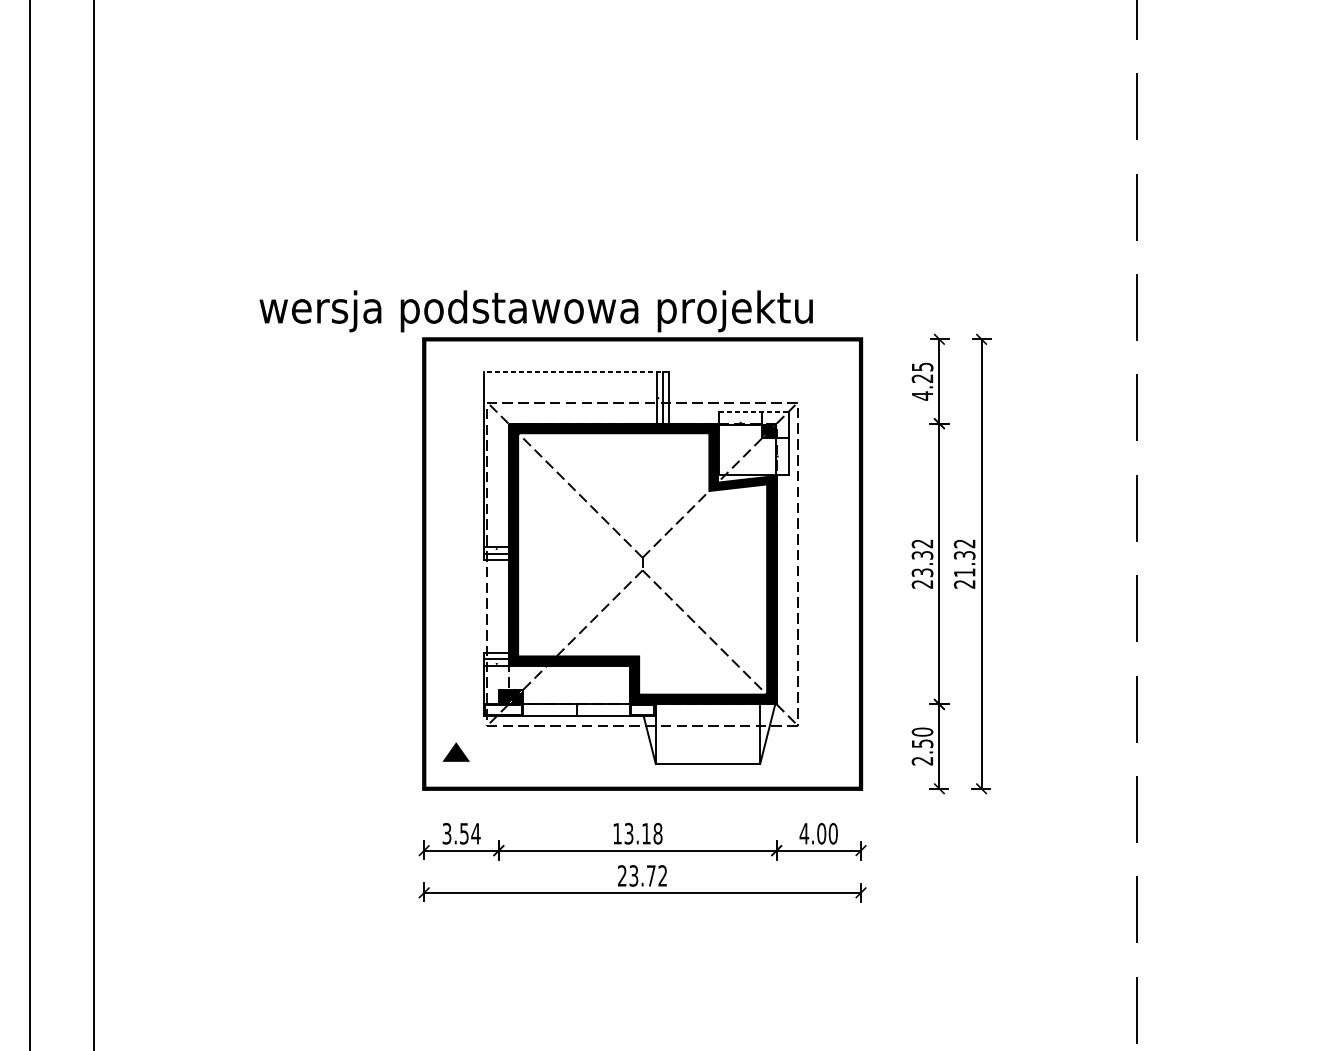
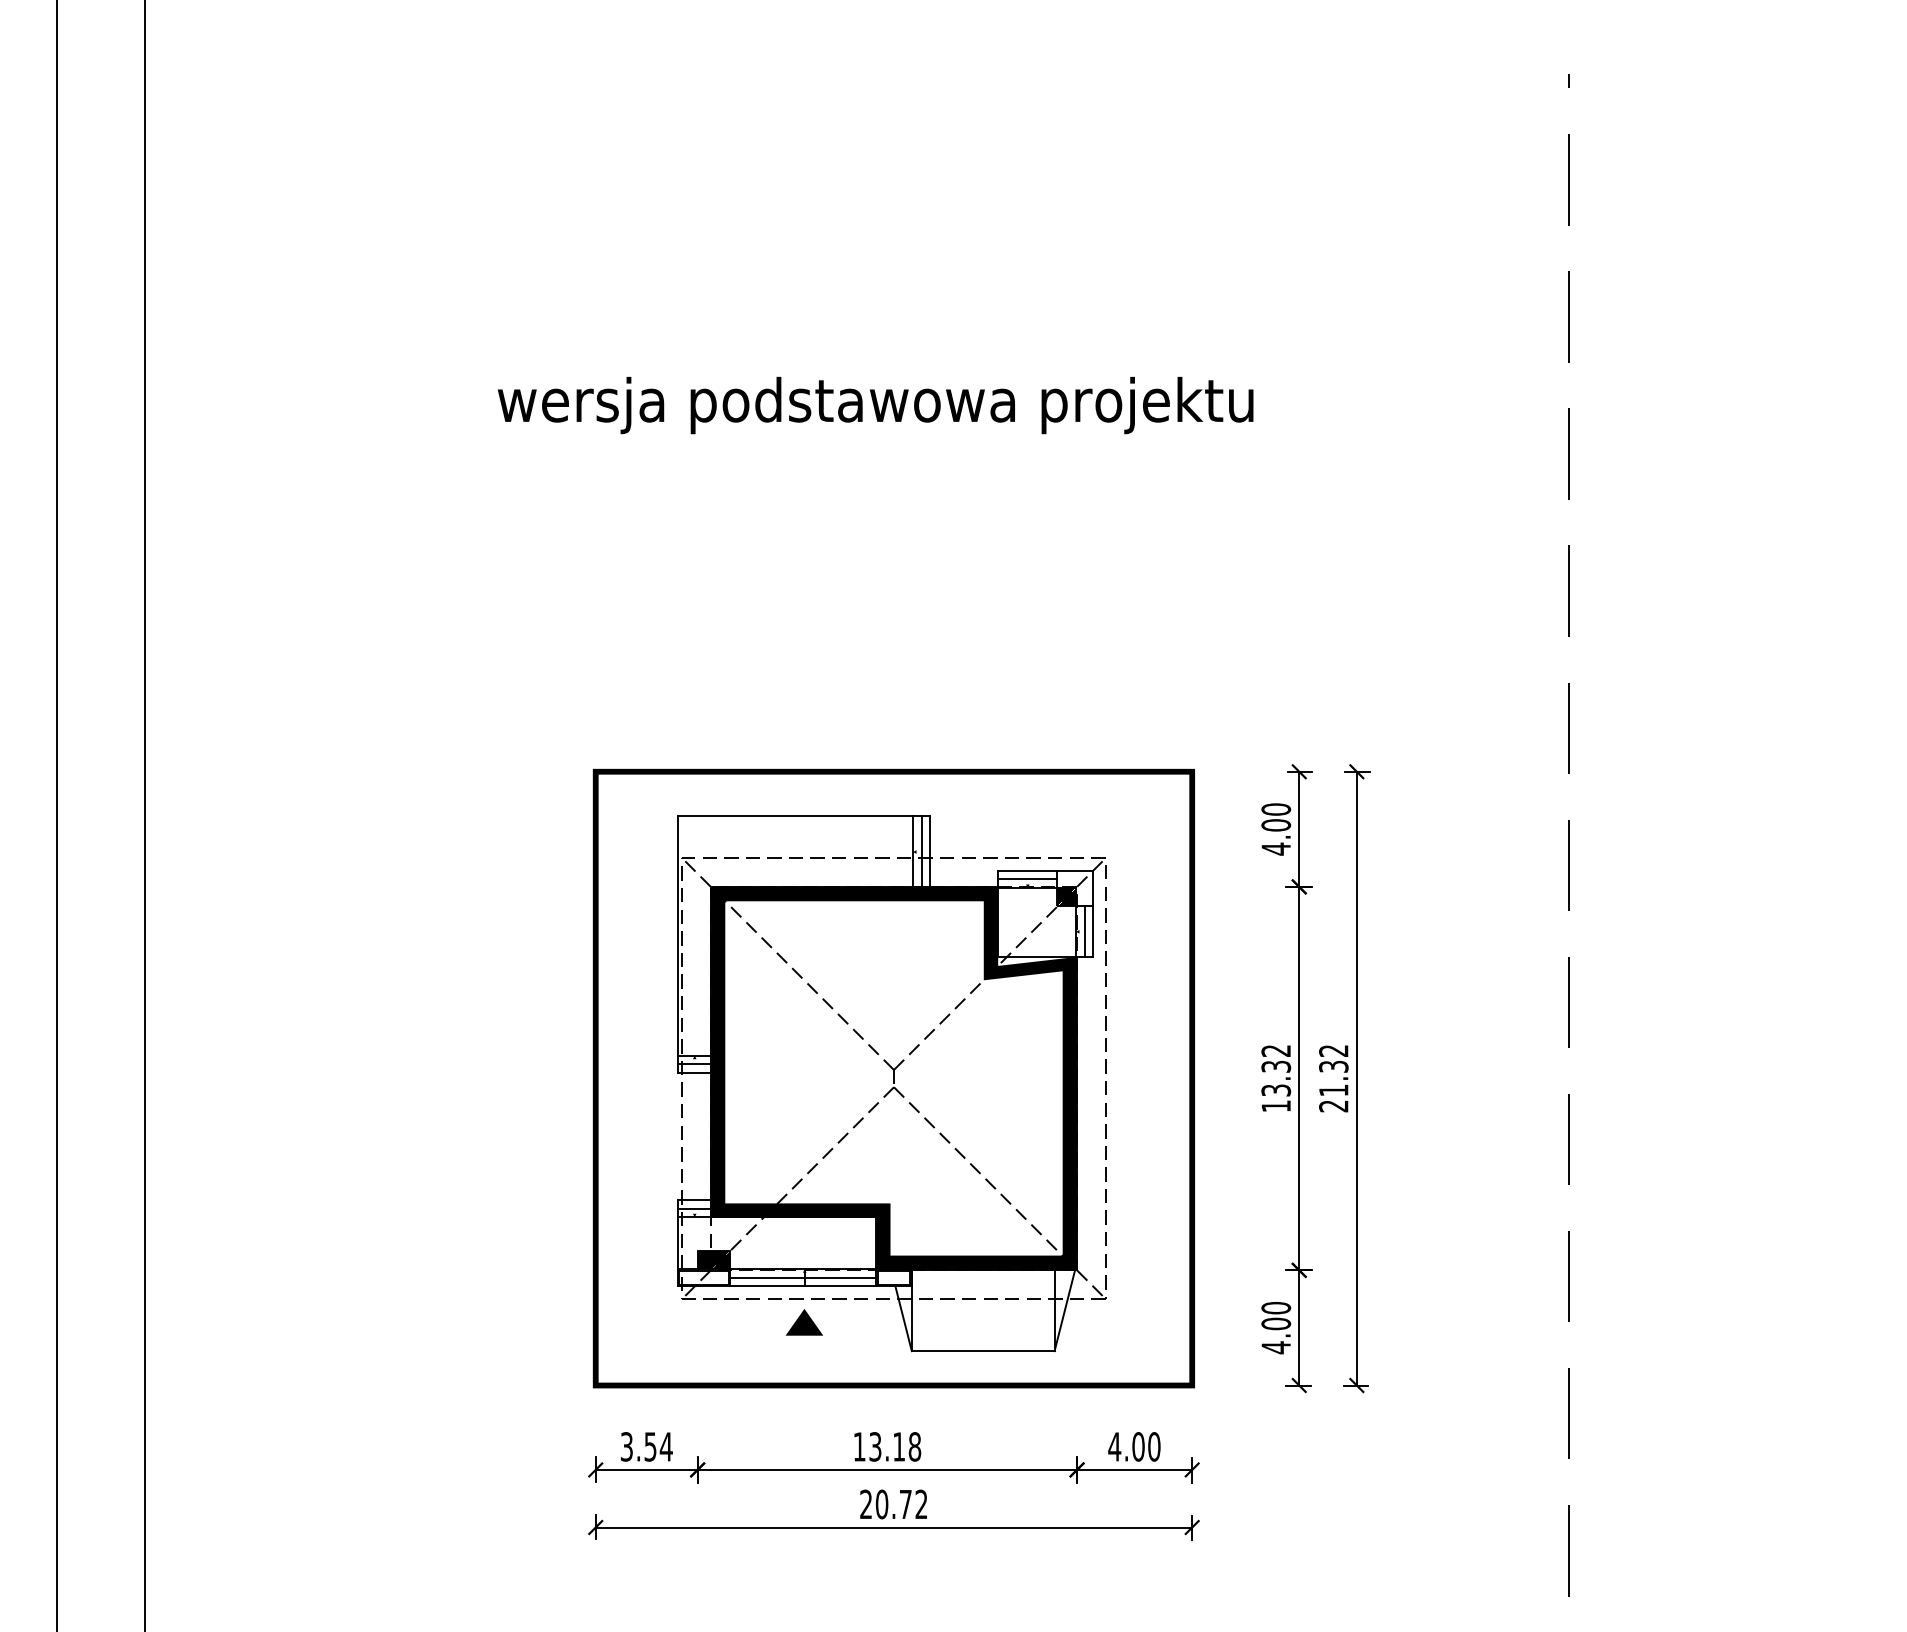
text: (536, 311) -> (875, 405), moved
line: (576, 372) -> (803, 816), dashed -> solid
text: (922, 372) -> (1276, 817), 4.25 -> 4.00
line: (754, 411) -> (1046, 870), dashed -> solid
line: (740, 418) -> (1027, 879), added
line: (782, 456) -> (1084, 931), added
text: (922, 584) -> (1275, 1106), 23.32 -> 13.32
line: (576, 709) -> (803, 1277), added
part: (455, 752) -> (803, 1322), moved
text: (922, 752) -> (1276, 1335), 2.50 -> 4.00
text: (633, 875) -> (881, 1504), 23.72 -> 20.72

